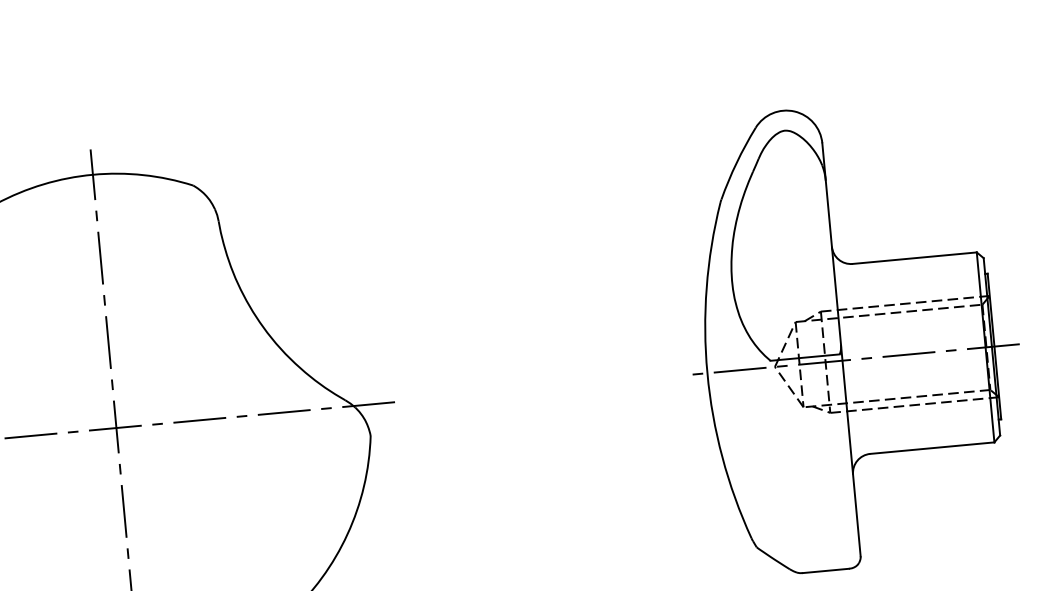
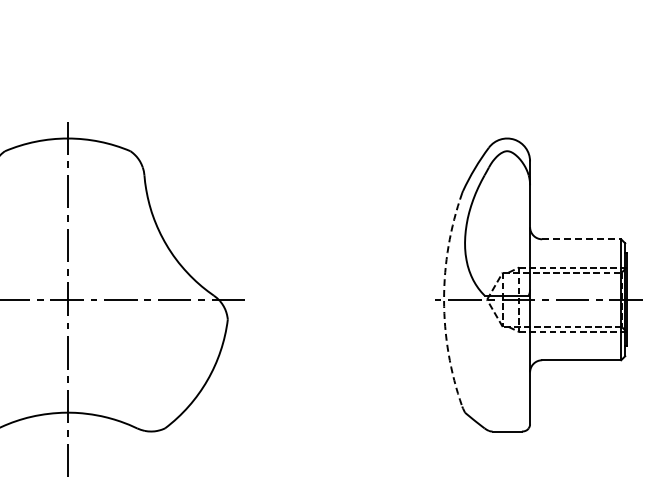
line: (914, 258) -> (581, 239), solid -> dashed
arc: (708, 372) -> (444, 299), solid -> dashed

